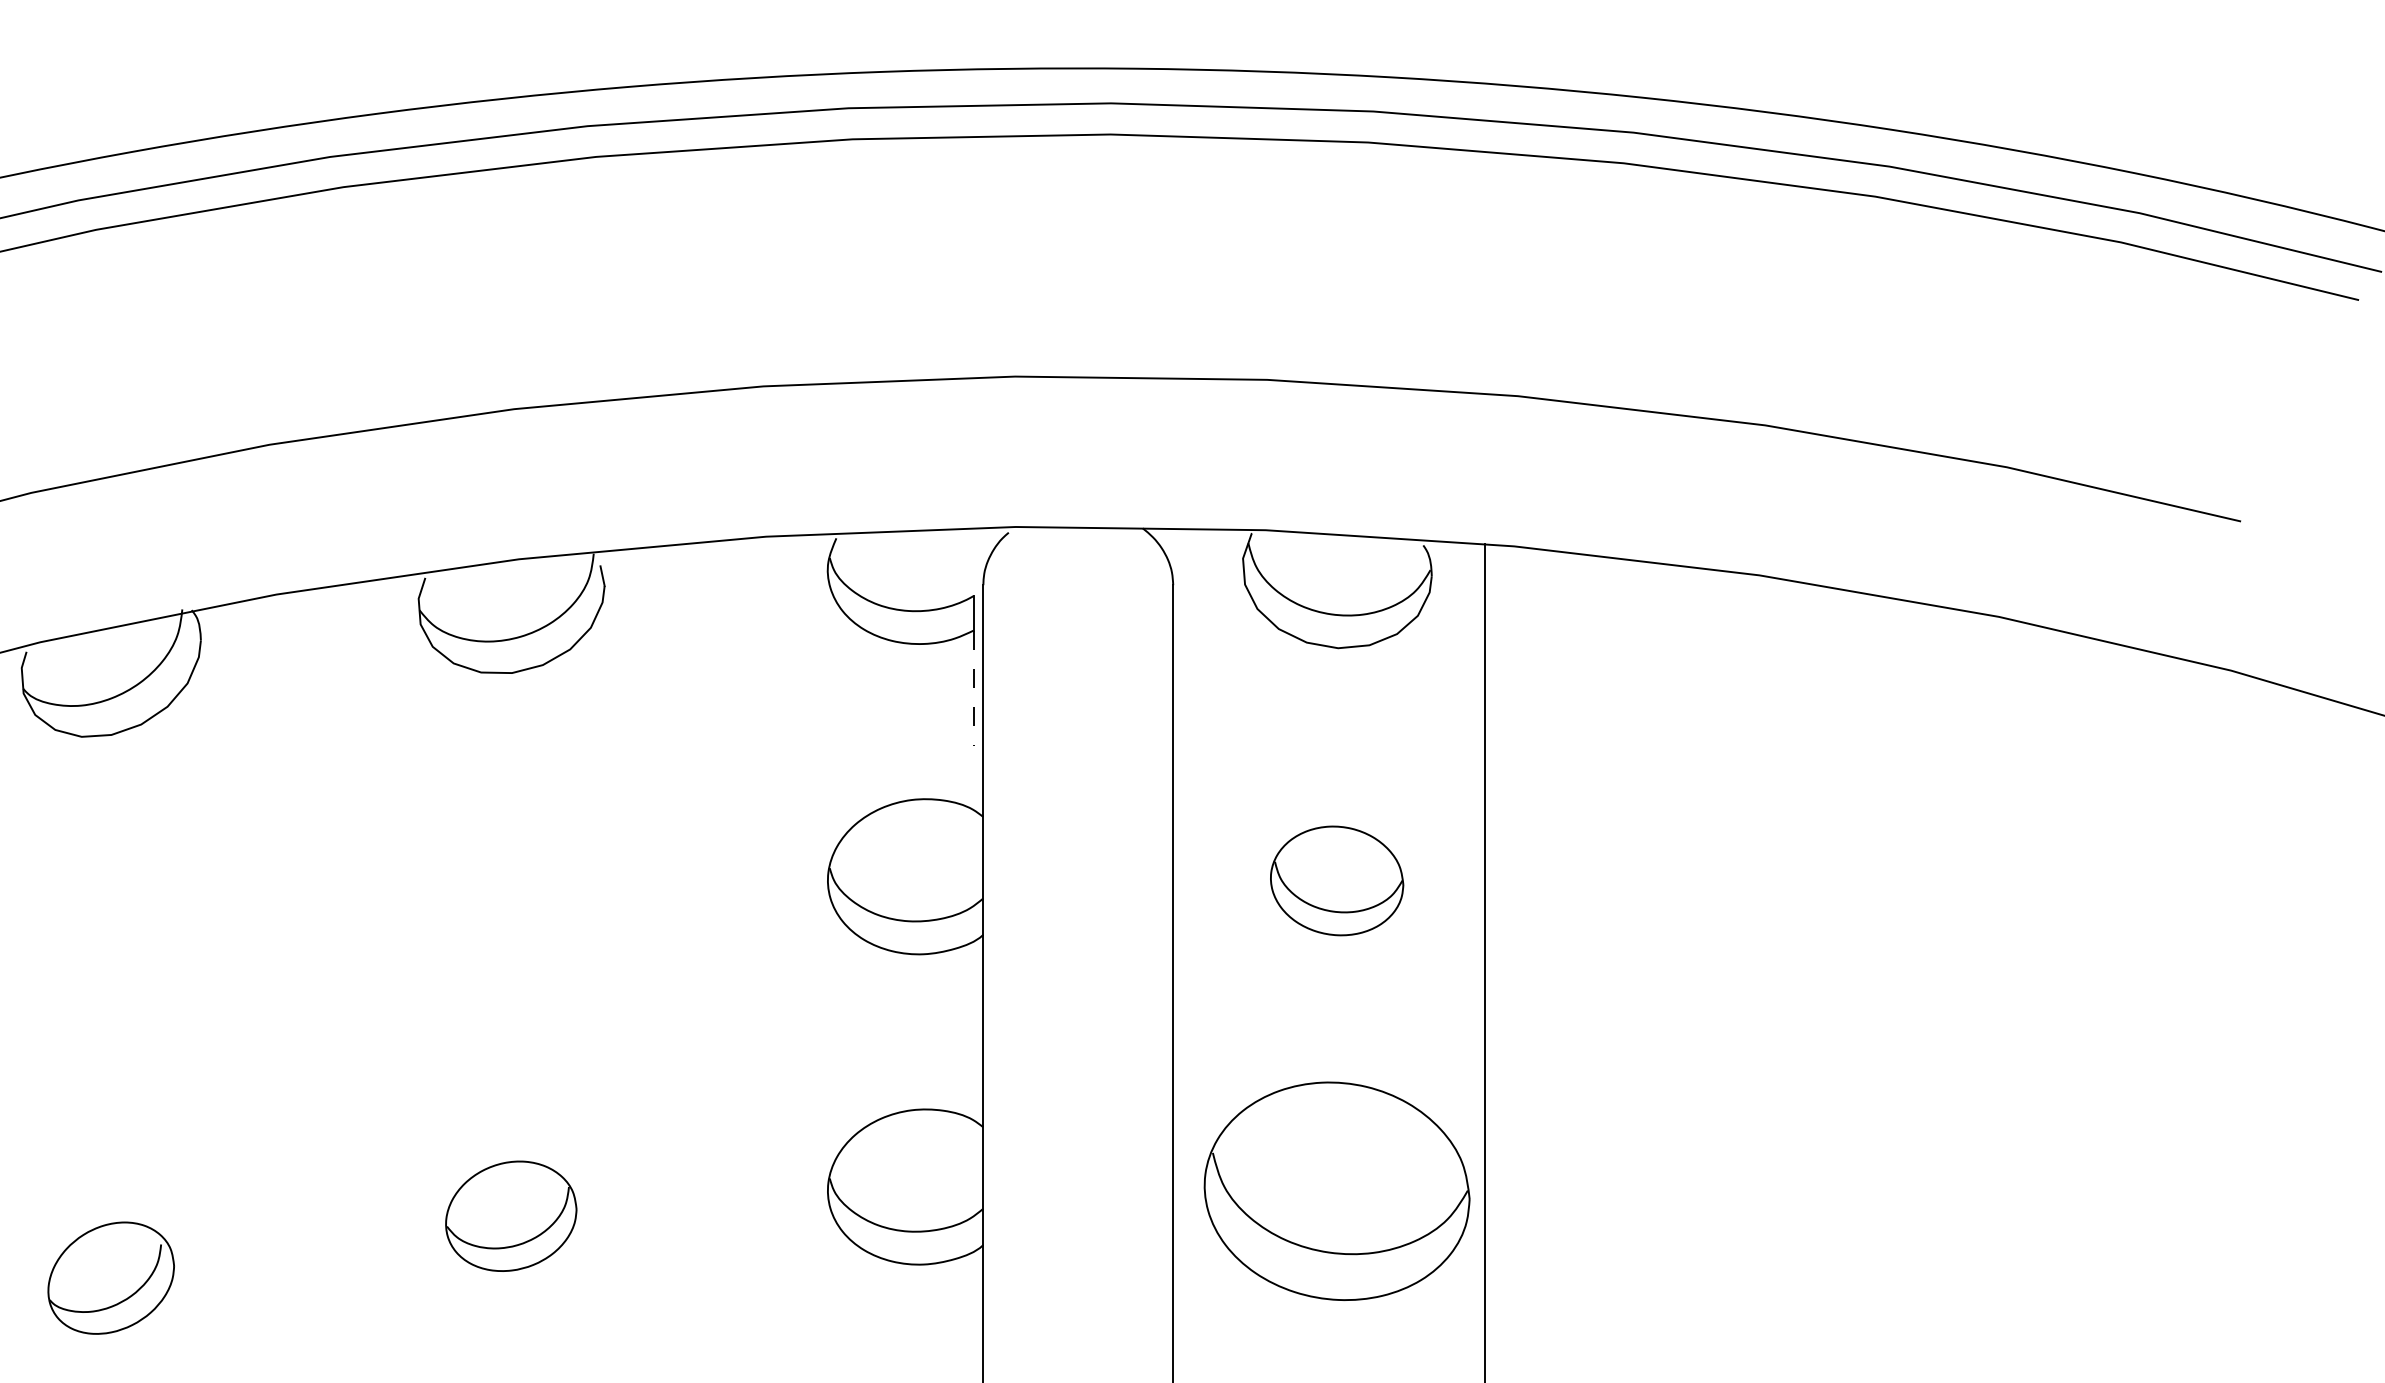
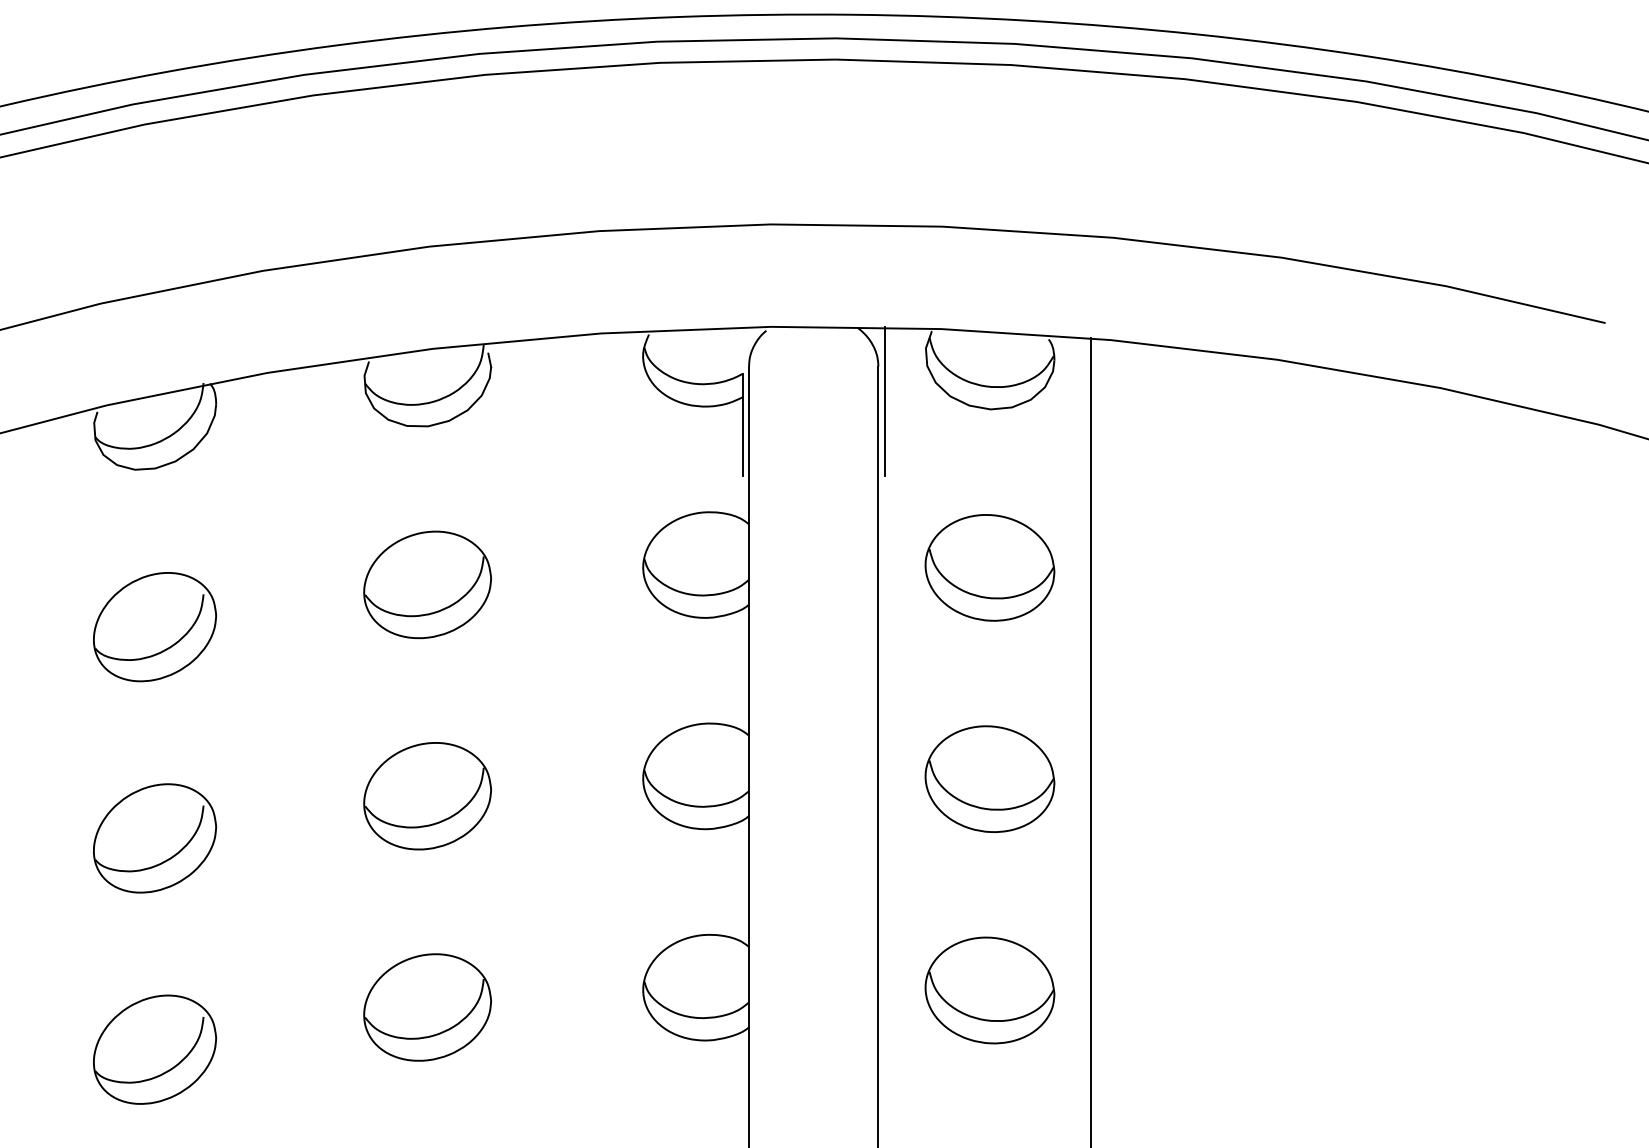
line: (1182, 636) -> (884, 401), added
line: (973, 689) -> (742, 437), dashed -> solid
part: (1336, 880) -> (989, 567), size x1.43
part: (511, 905) -> (427, 584), added
part: (111, 968) -> (155, 627), added
part: (1336, 1190) -> (989, 778), size x0.71
part: (511, 1216) -> (427, 796), size x1.43
part: (111, 1278) -> (155, 838), size x1.43

